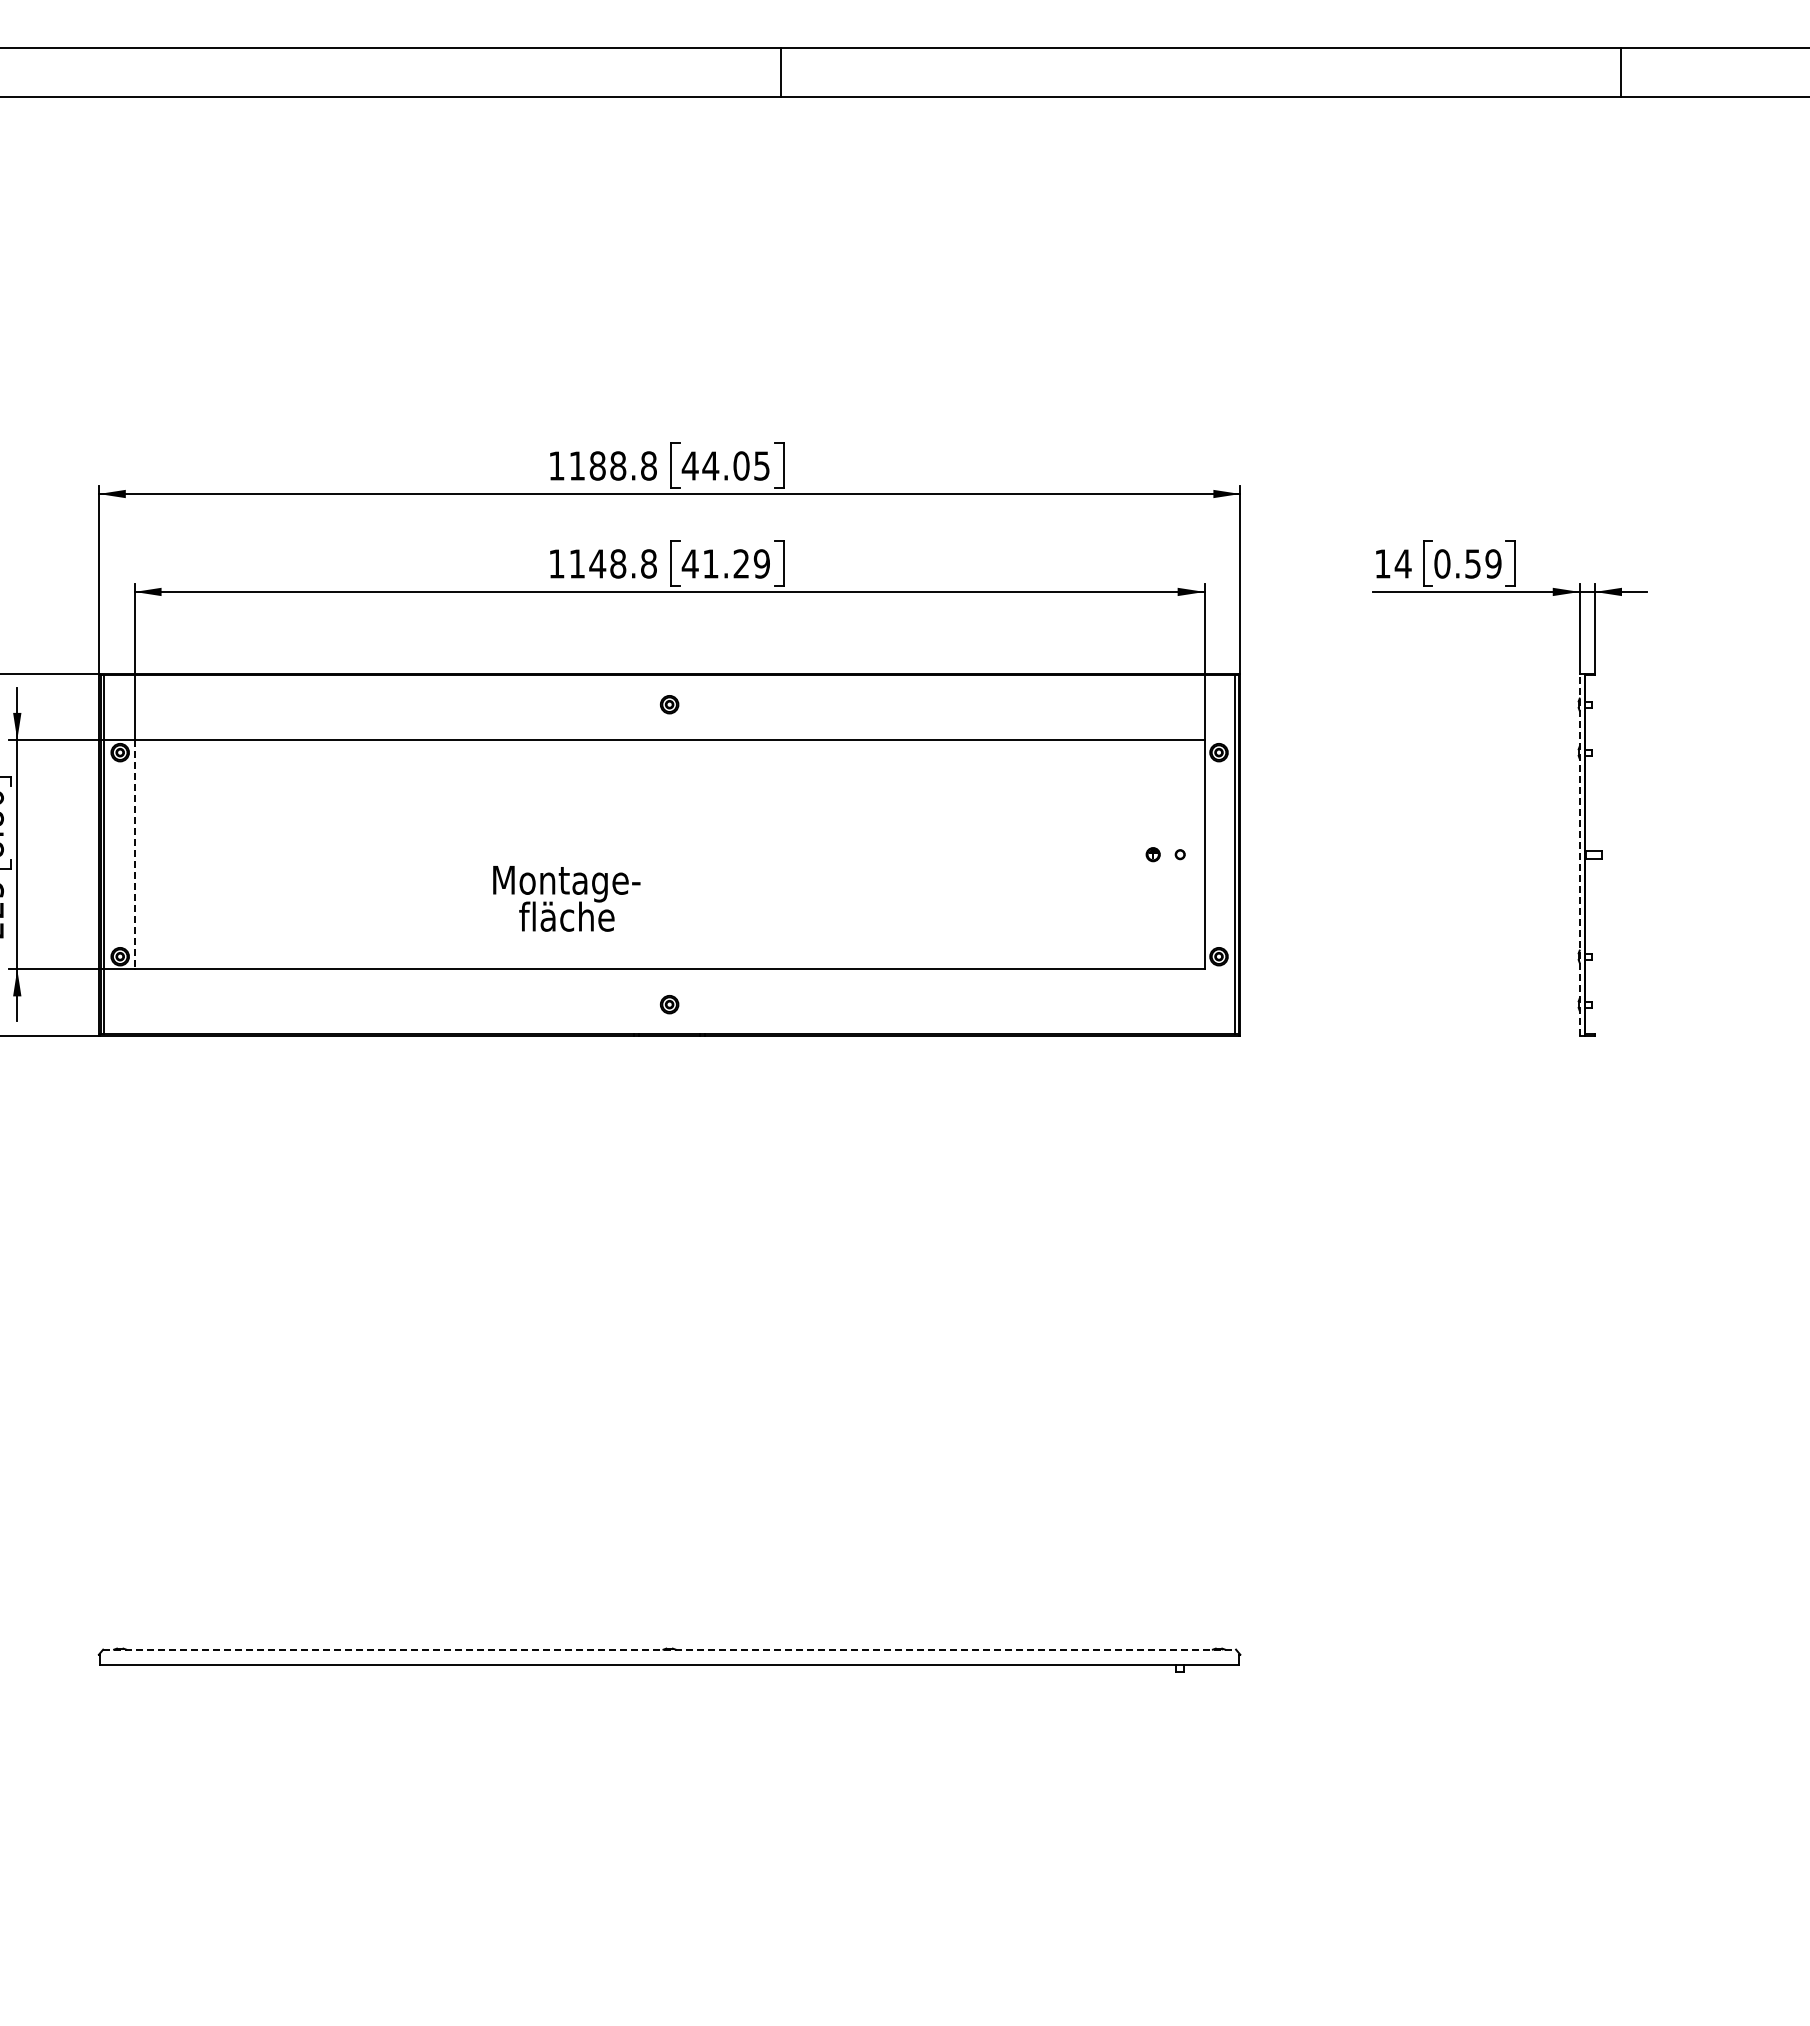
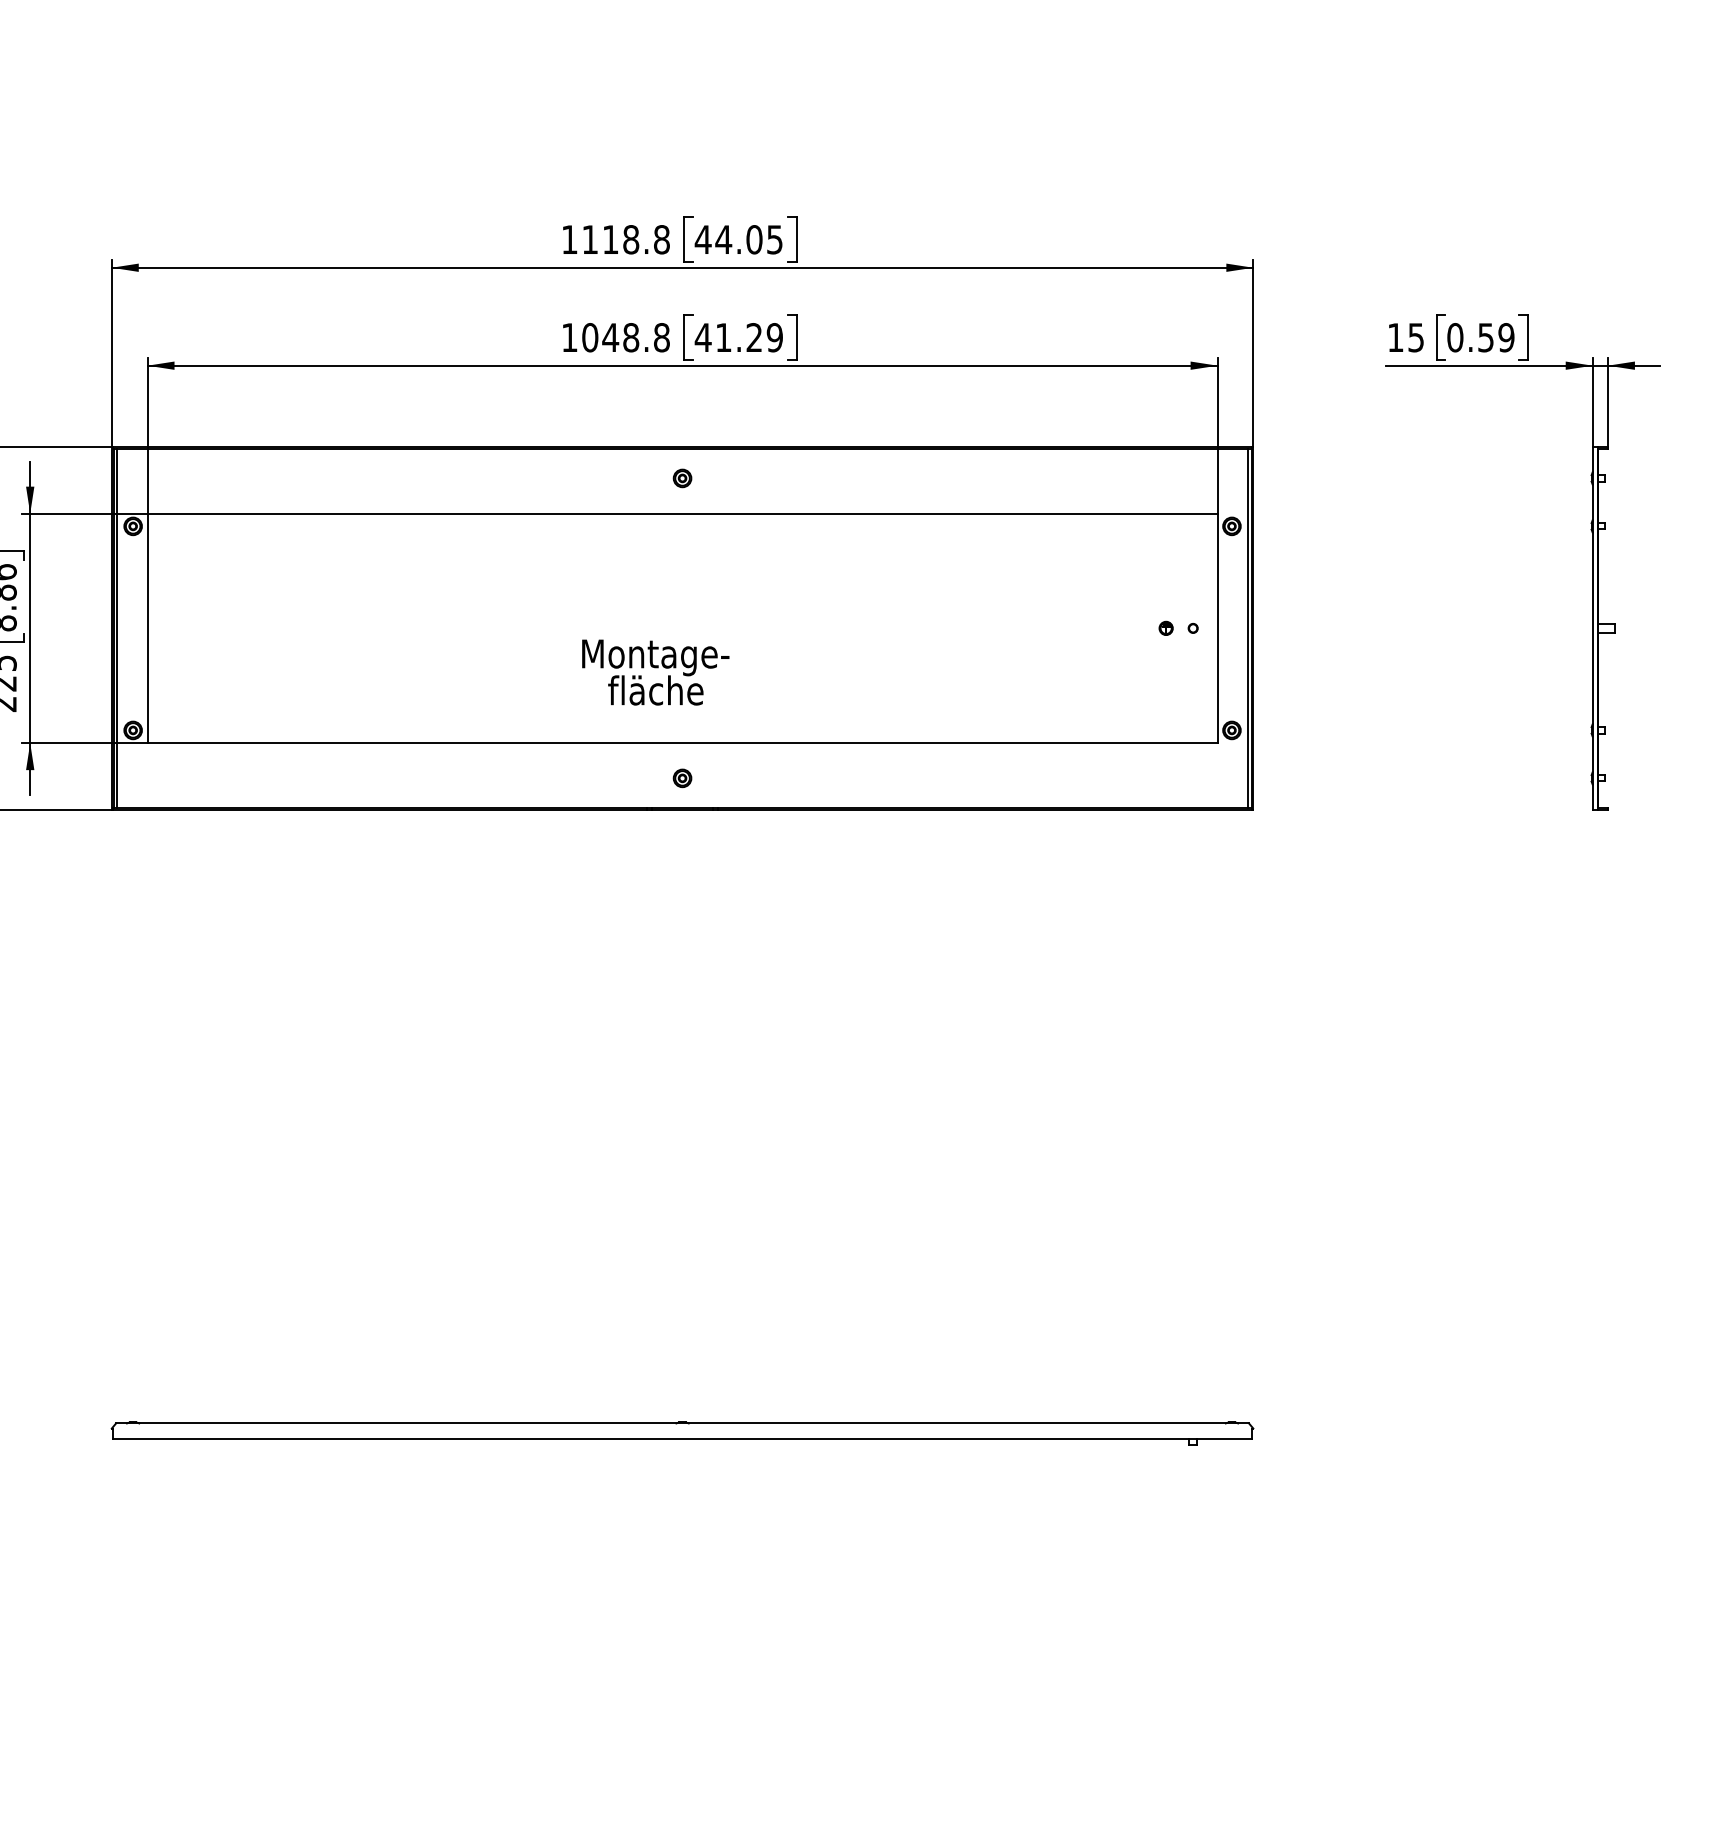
text: (597, 465) -> (610, 239), 1188.8 -> 1118.8
text: (577, 563) -> (590, 337), 1148.8 -> 1048.8
text: (1402, 563) -> (1415, 337), 14 -> 15
line: (134, 854) -> (147, 628), dashed -> solid
line: (1579, 854) -> (1592, 628), dashed -> solid
text: (566, 898) -> (655, 672), moved
line: (670, 1649) -> (683, 1423), dashed -> solid

